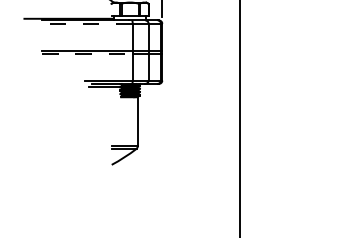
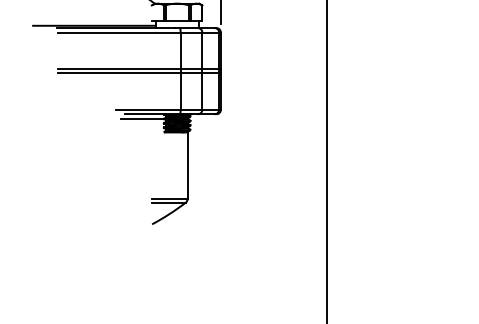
line: (86, 23) -> (118, 32), dashed -> solid
line: (87, 53) -> (119, 73), dashed -> solid

